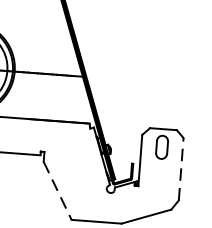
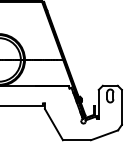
line: (180, 167) -> (121, 106), dashed -> solid
line: (58, 192) -> (54, 125), dashed -> solid

